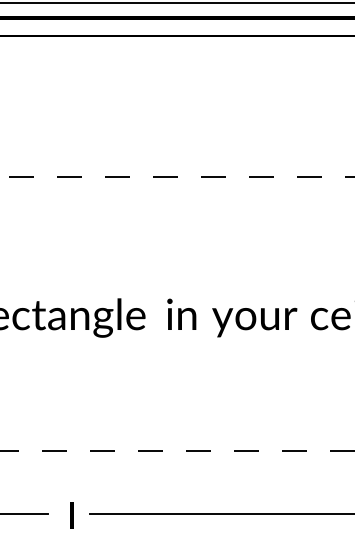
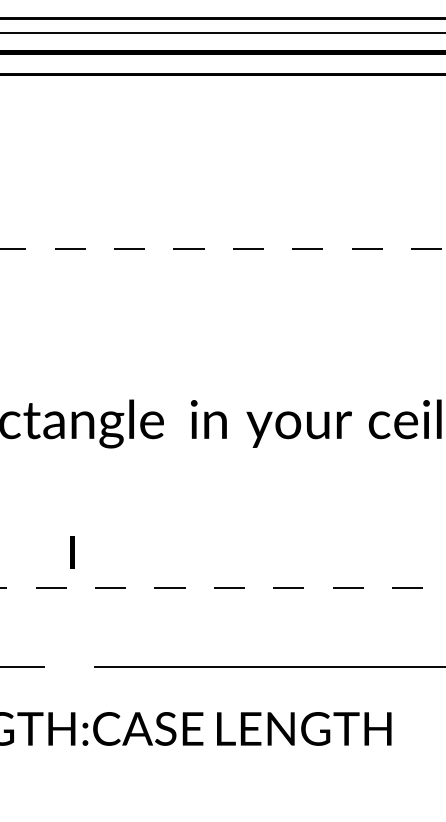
text: (71, 515) -> (72, 552), moved

